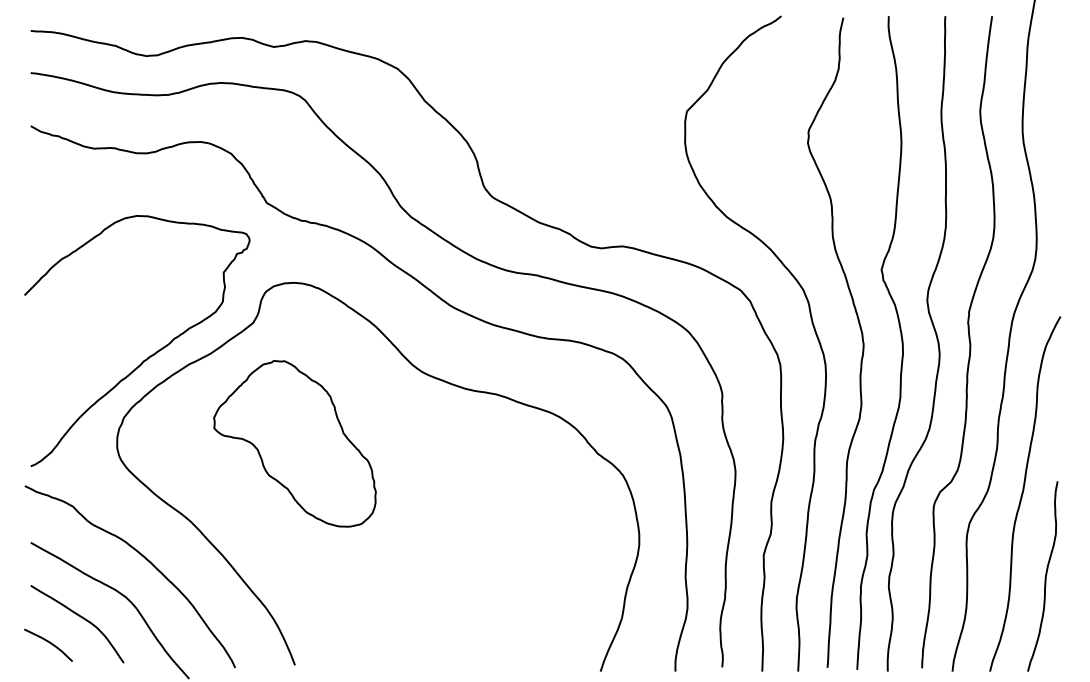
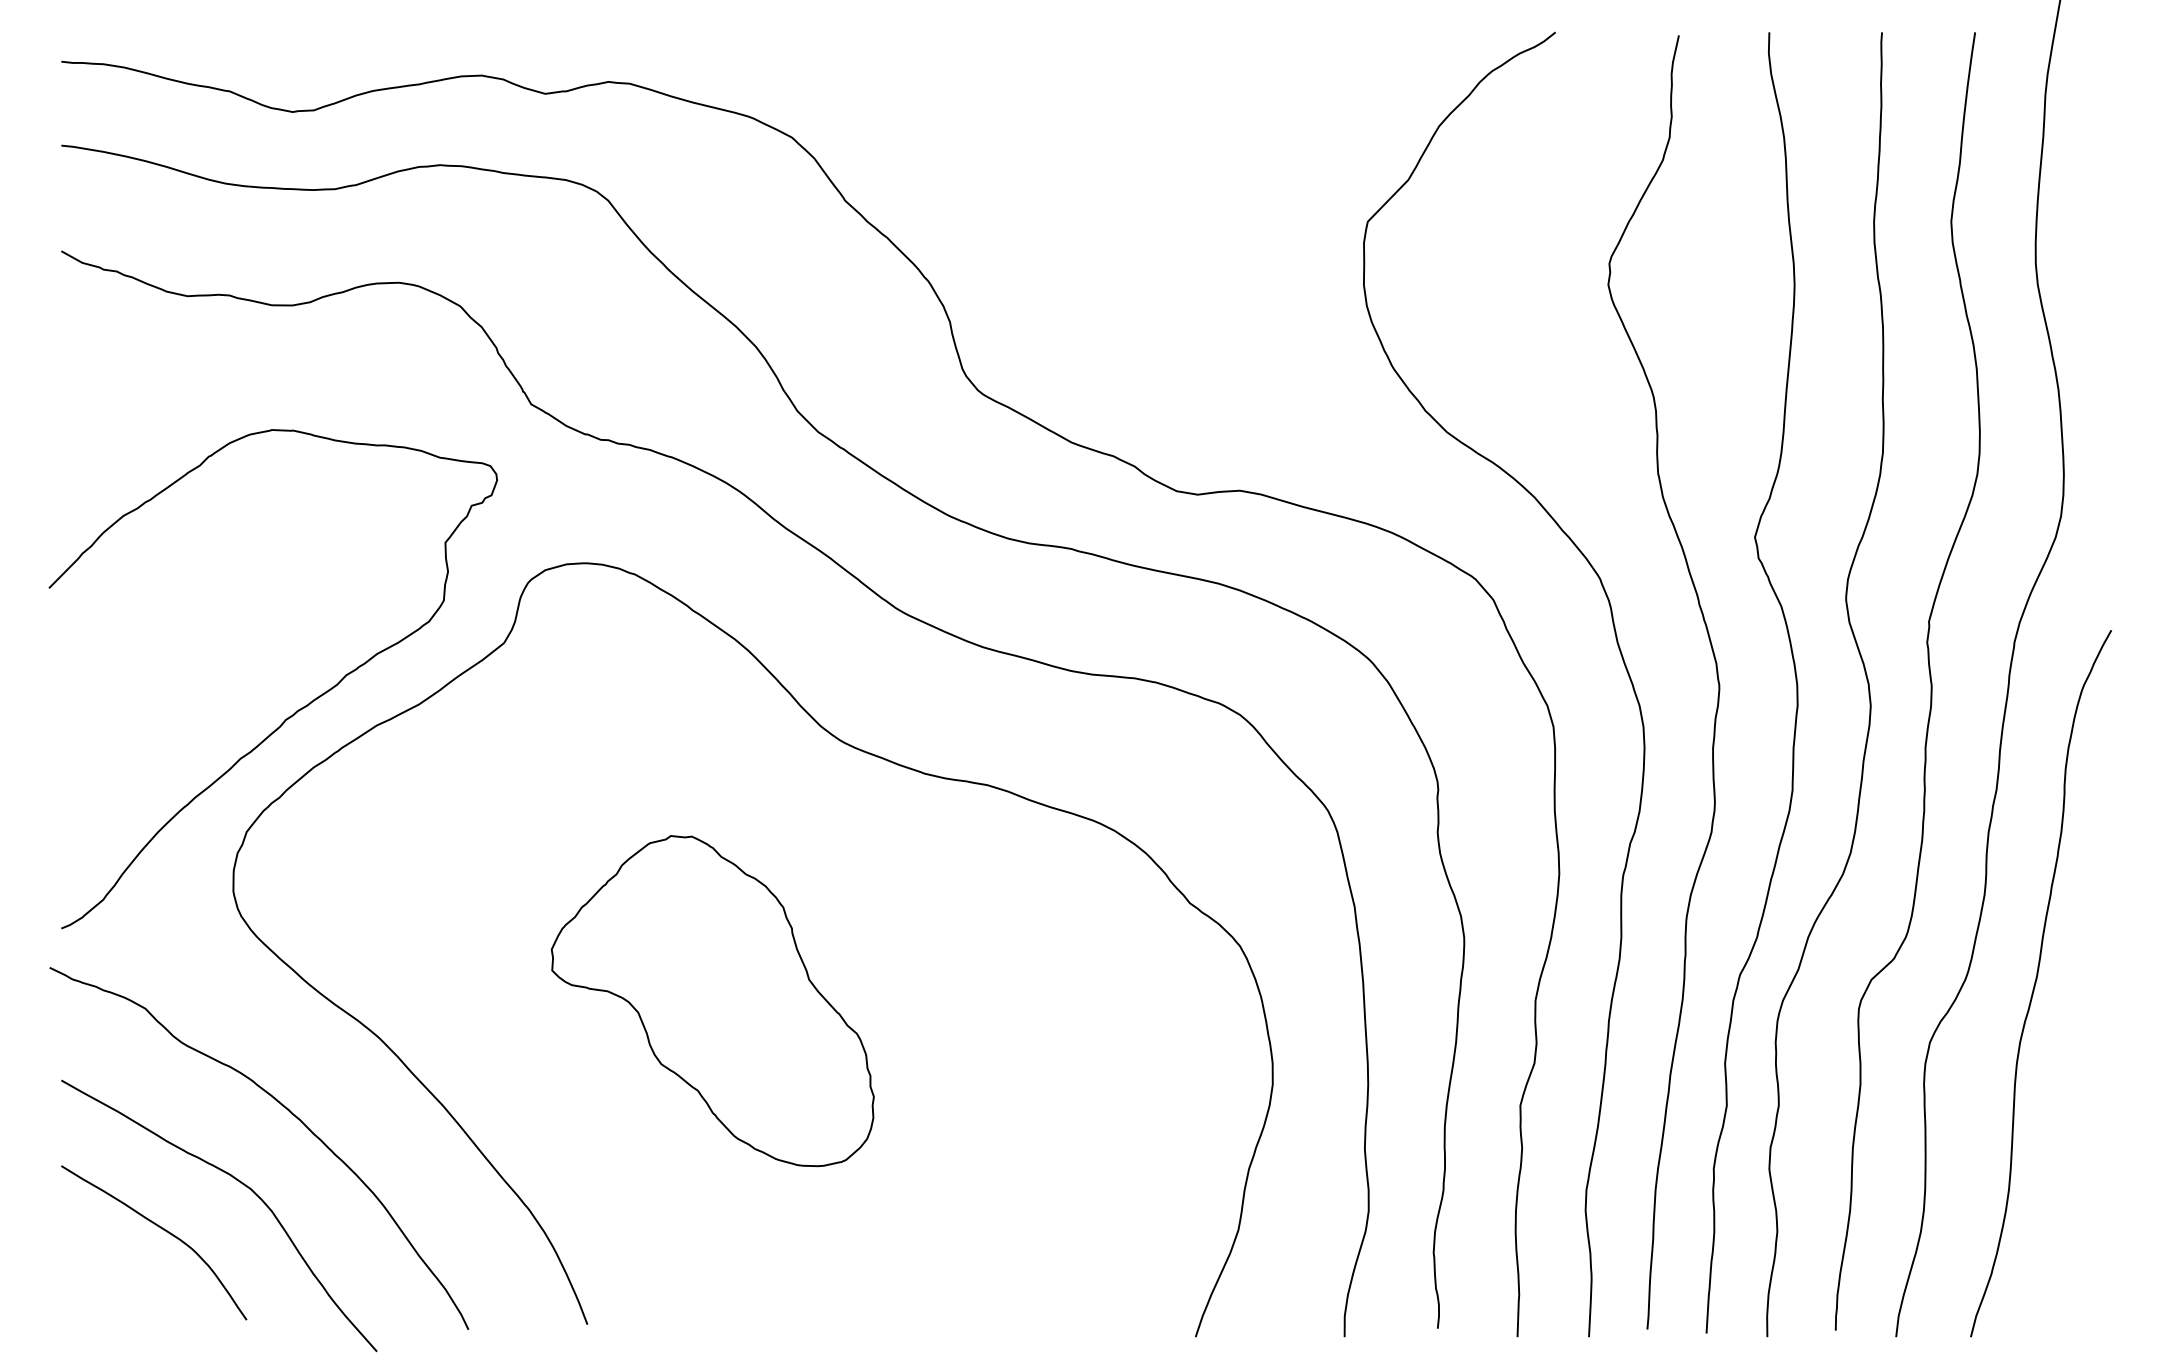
part: (294, 443) -> (711, 1000), moved
curve: (1044, 577) -> (2079, 1149), removed
curve: (49, 643) -> (98, 1281), removed

